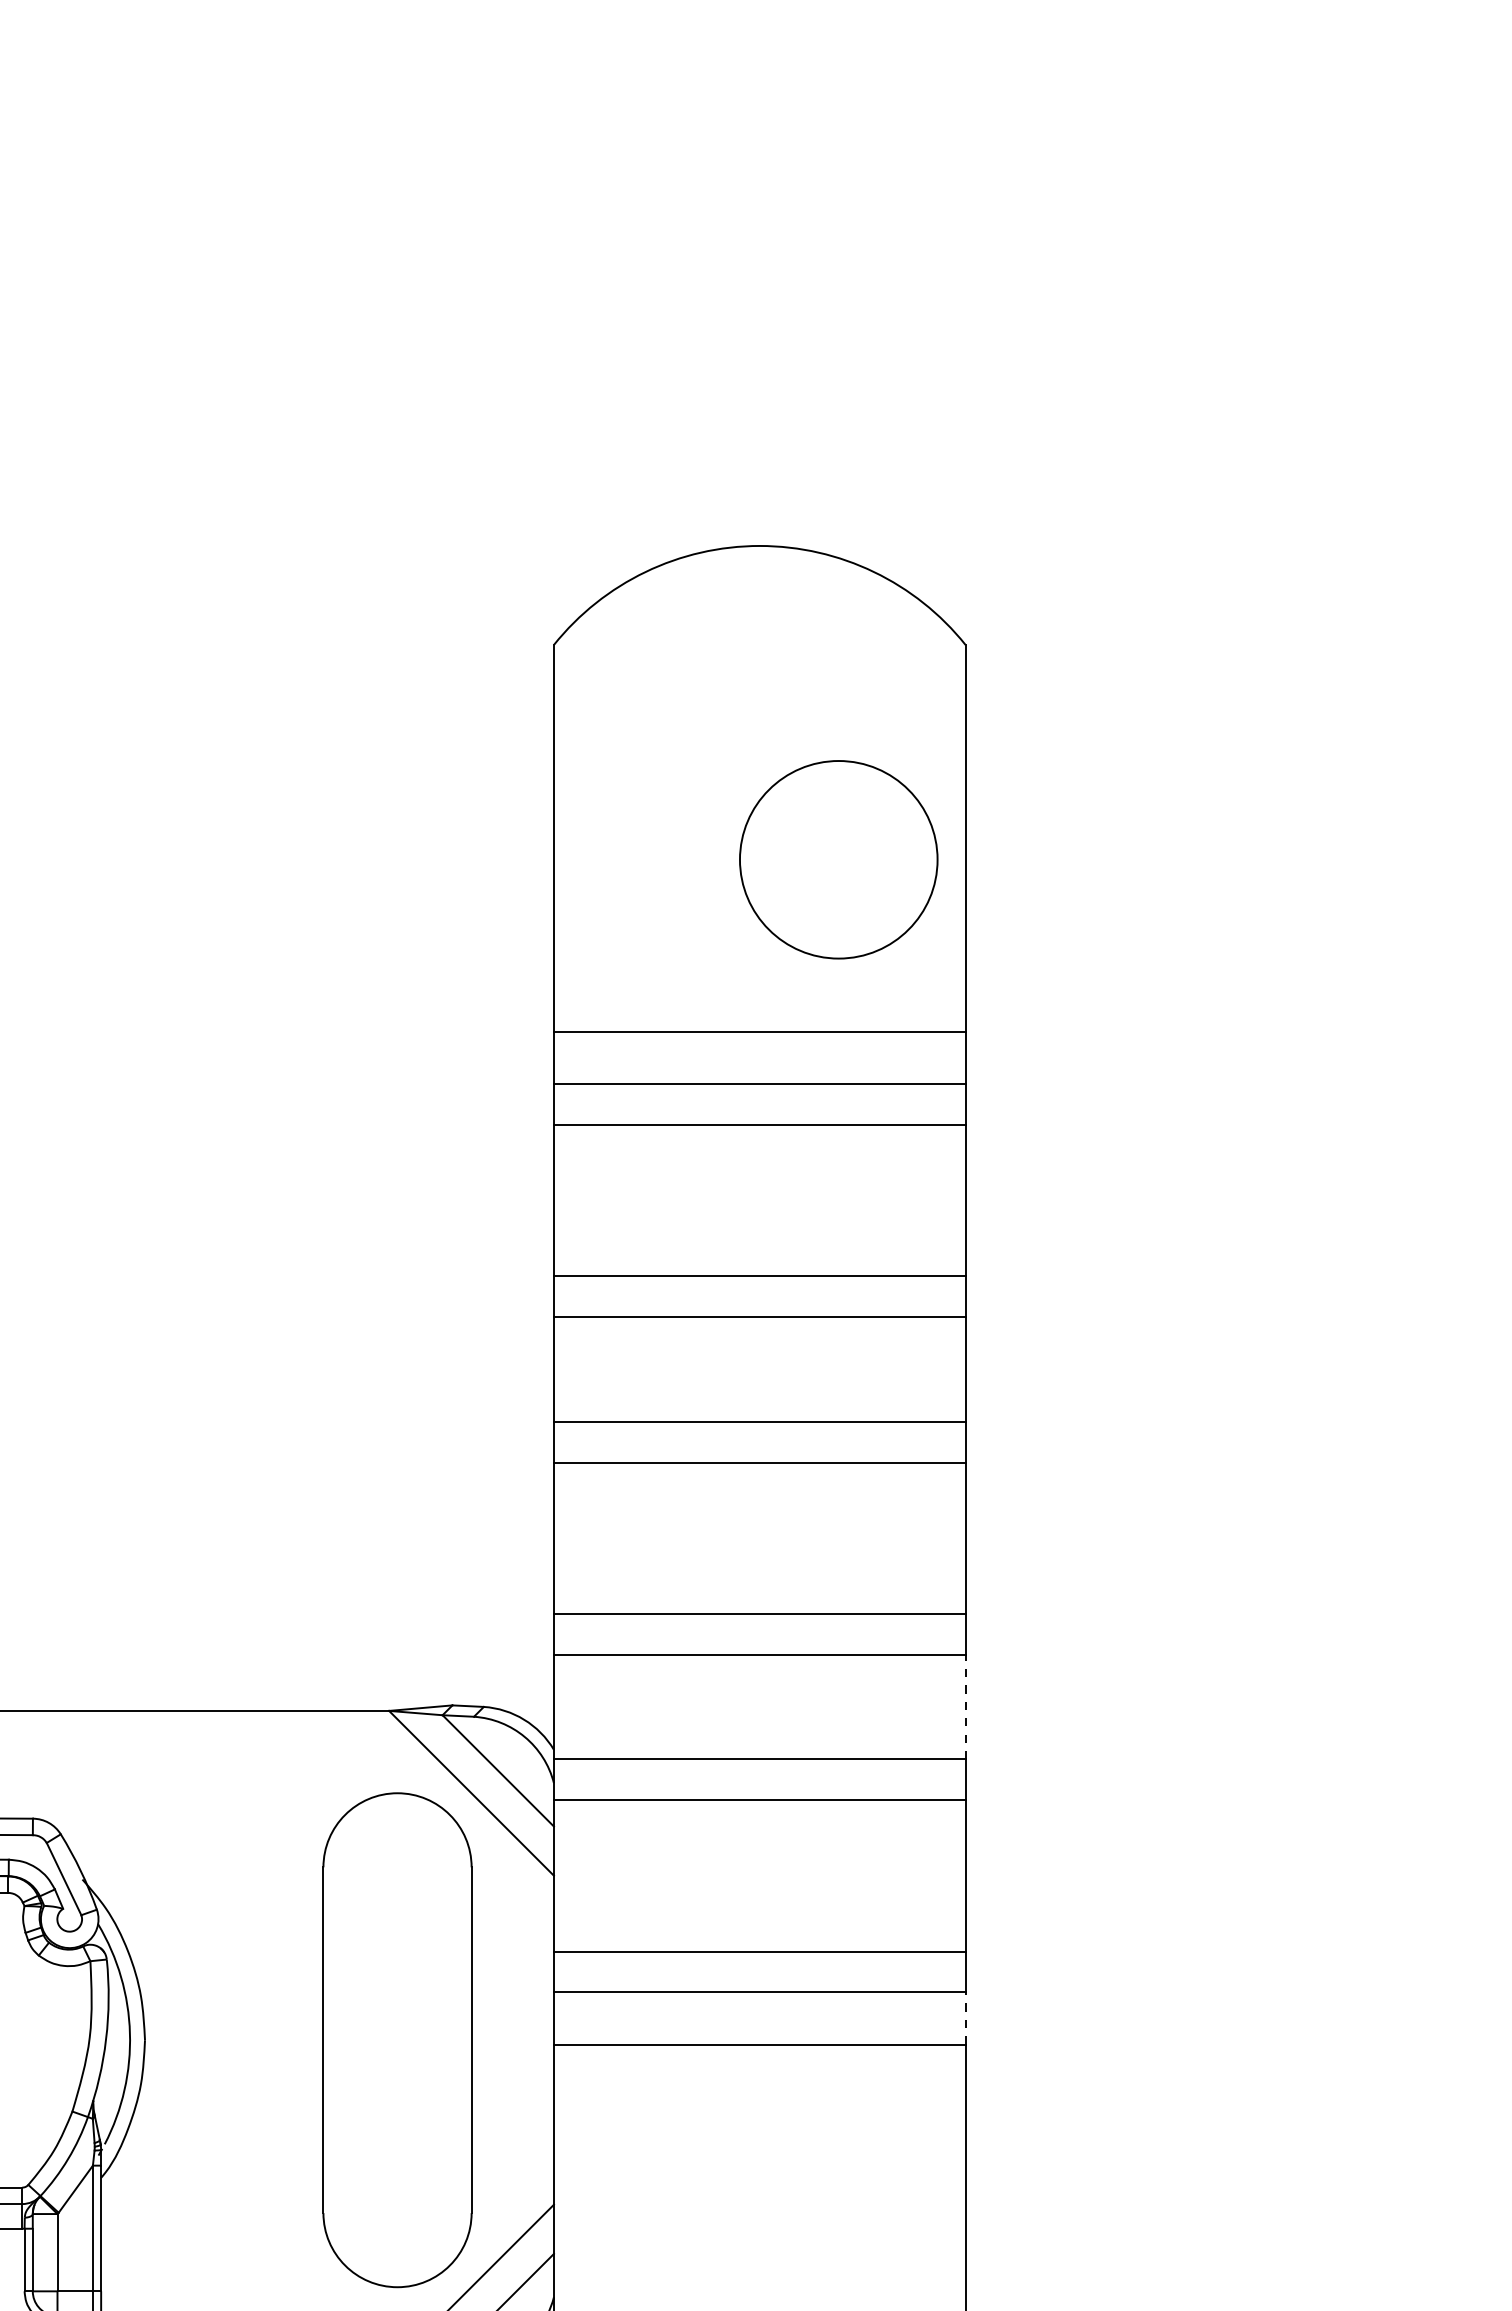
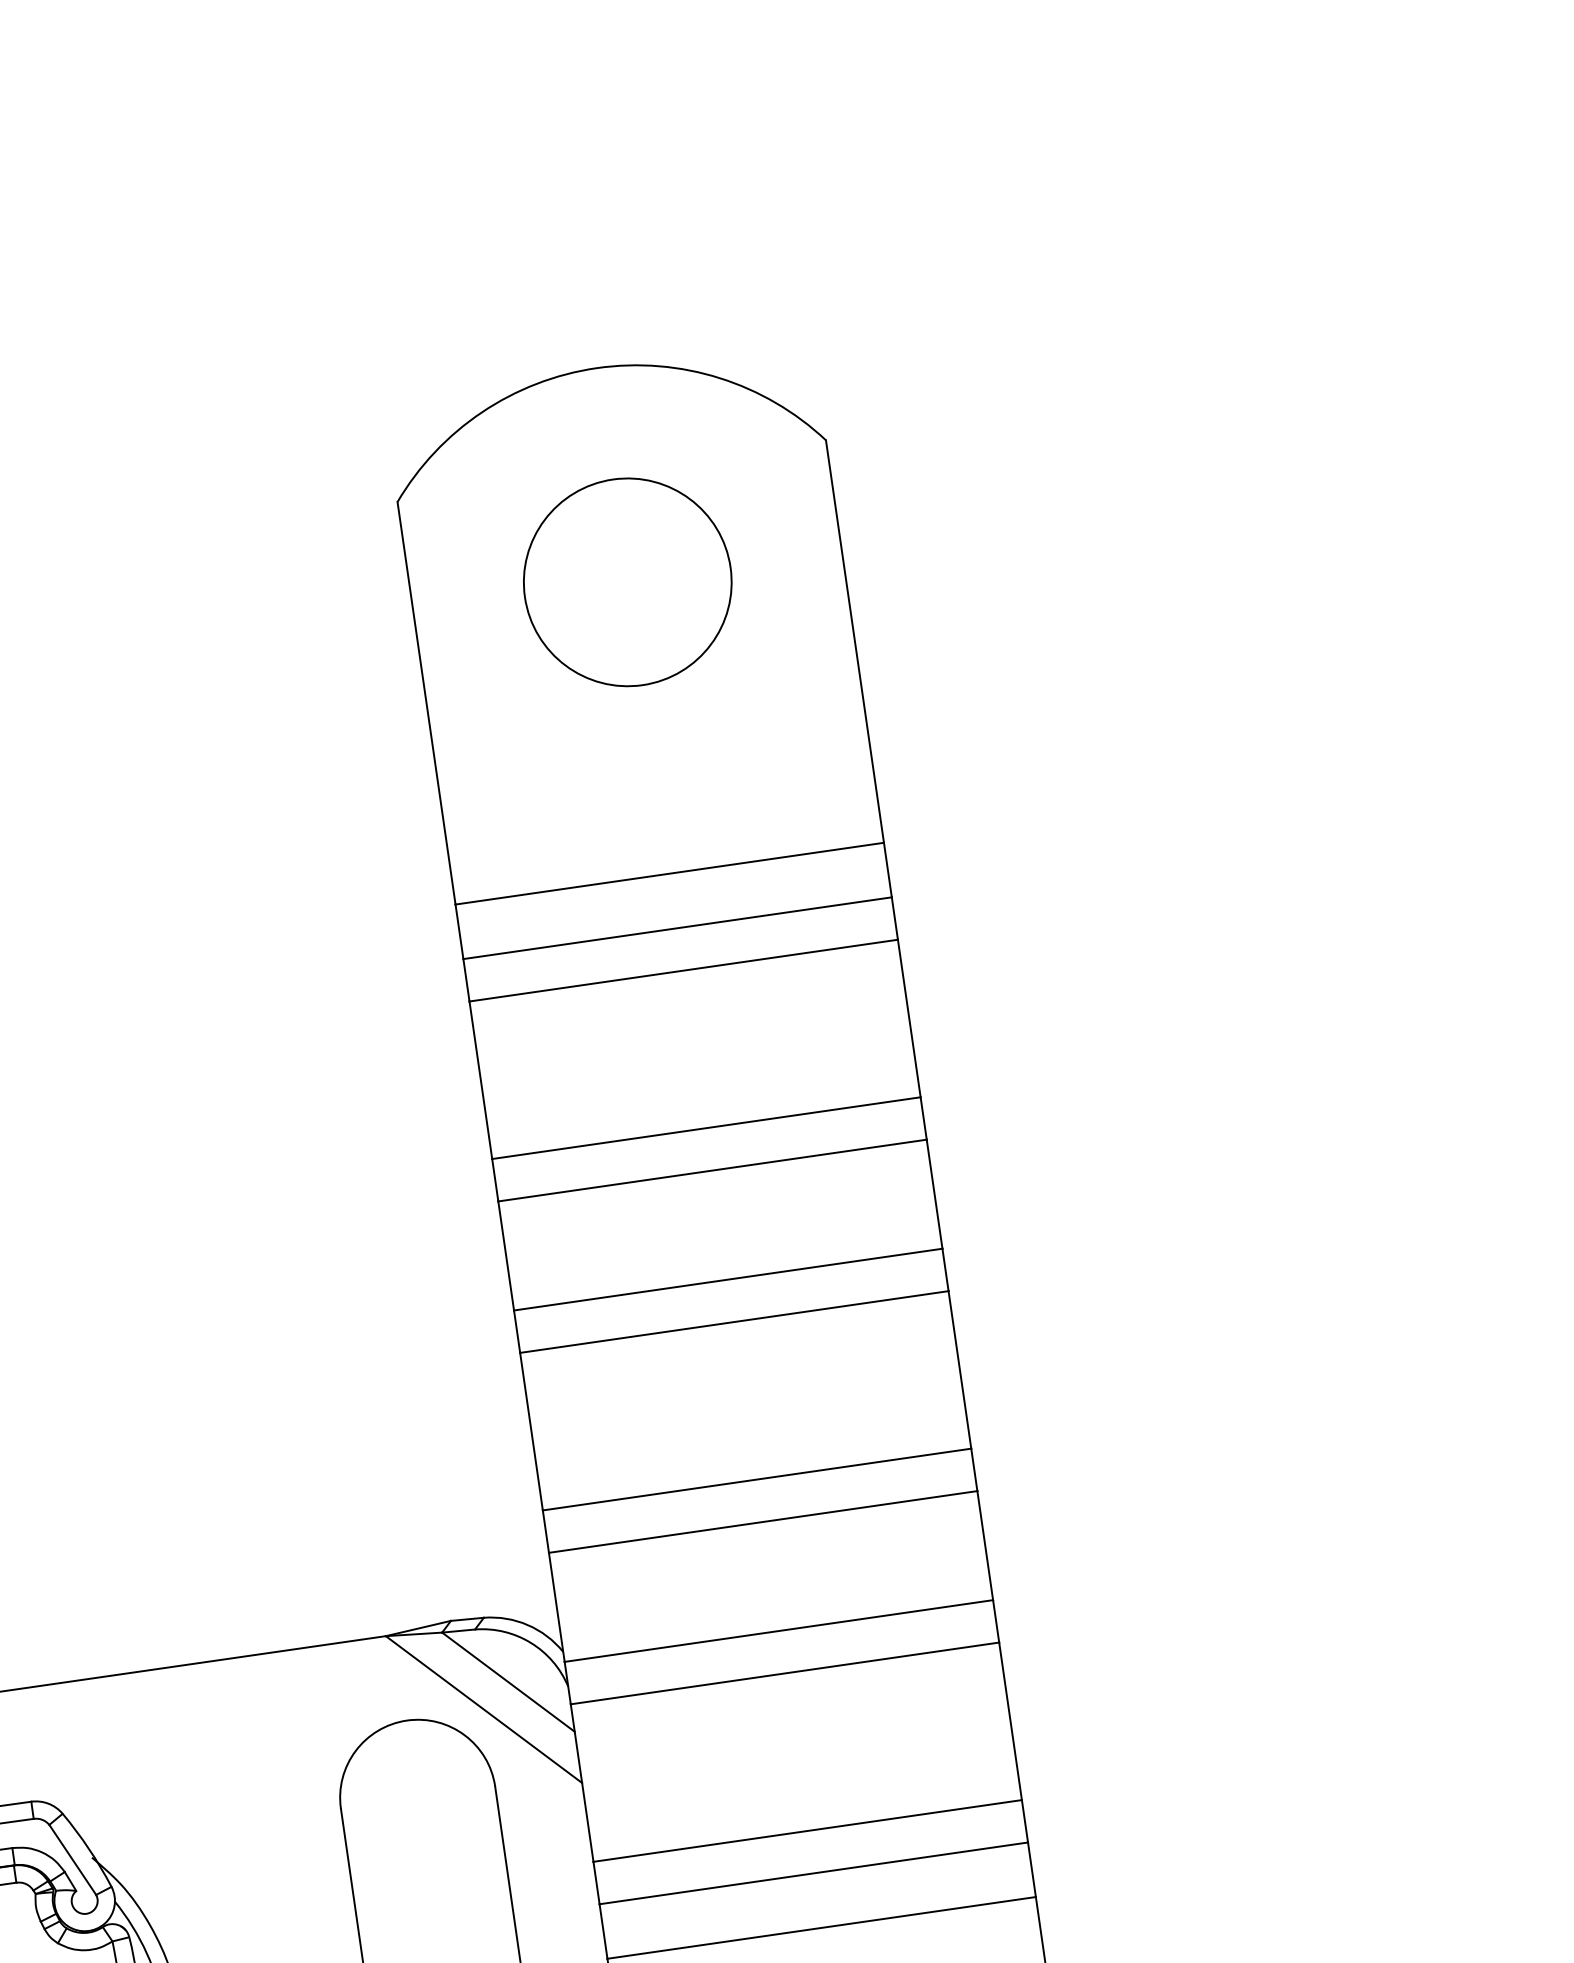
circle: (838, 859) -> (627, 582), moved
line: (965, 1706) -> (985, 1545), dashed -> solid
line: (965, 2017) -> (1031, 1868), dashed -> solid

